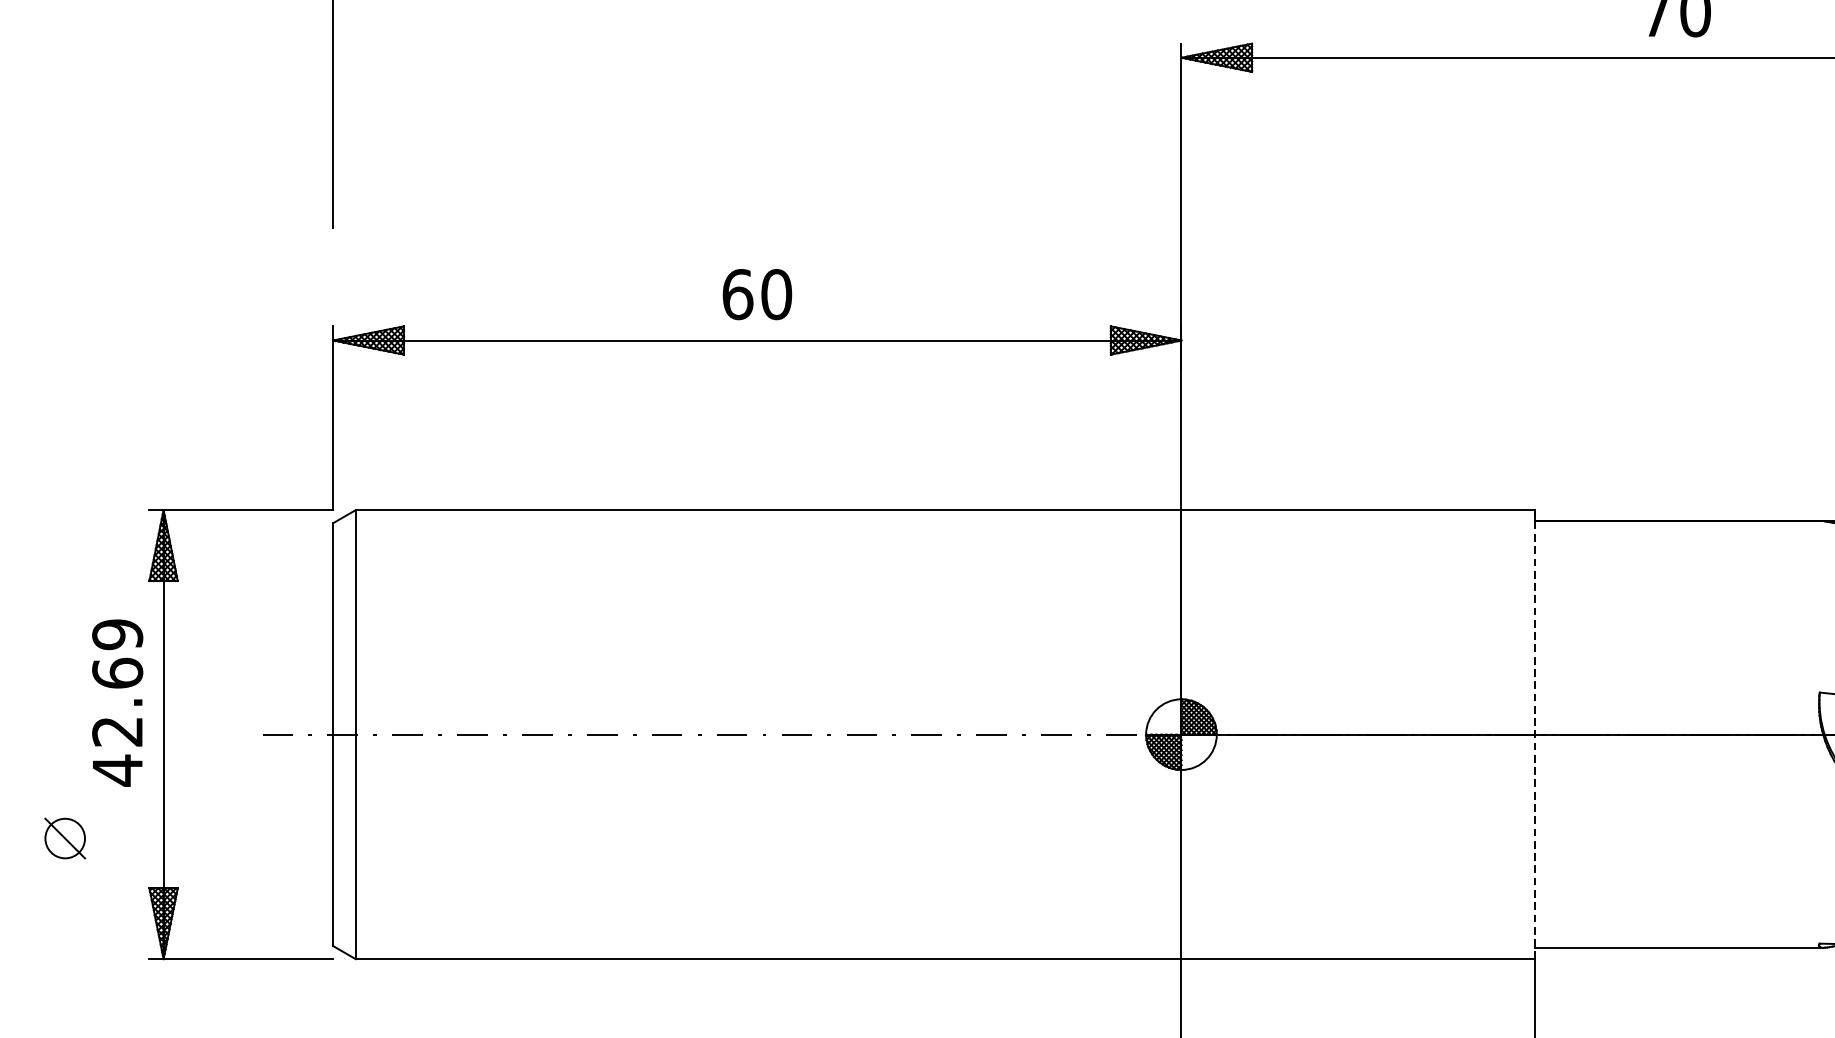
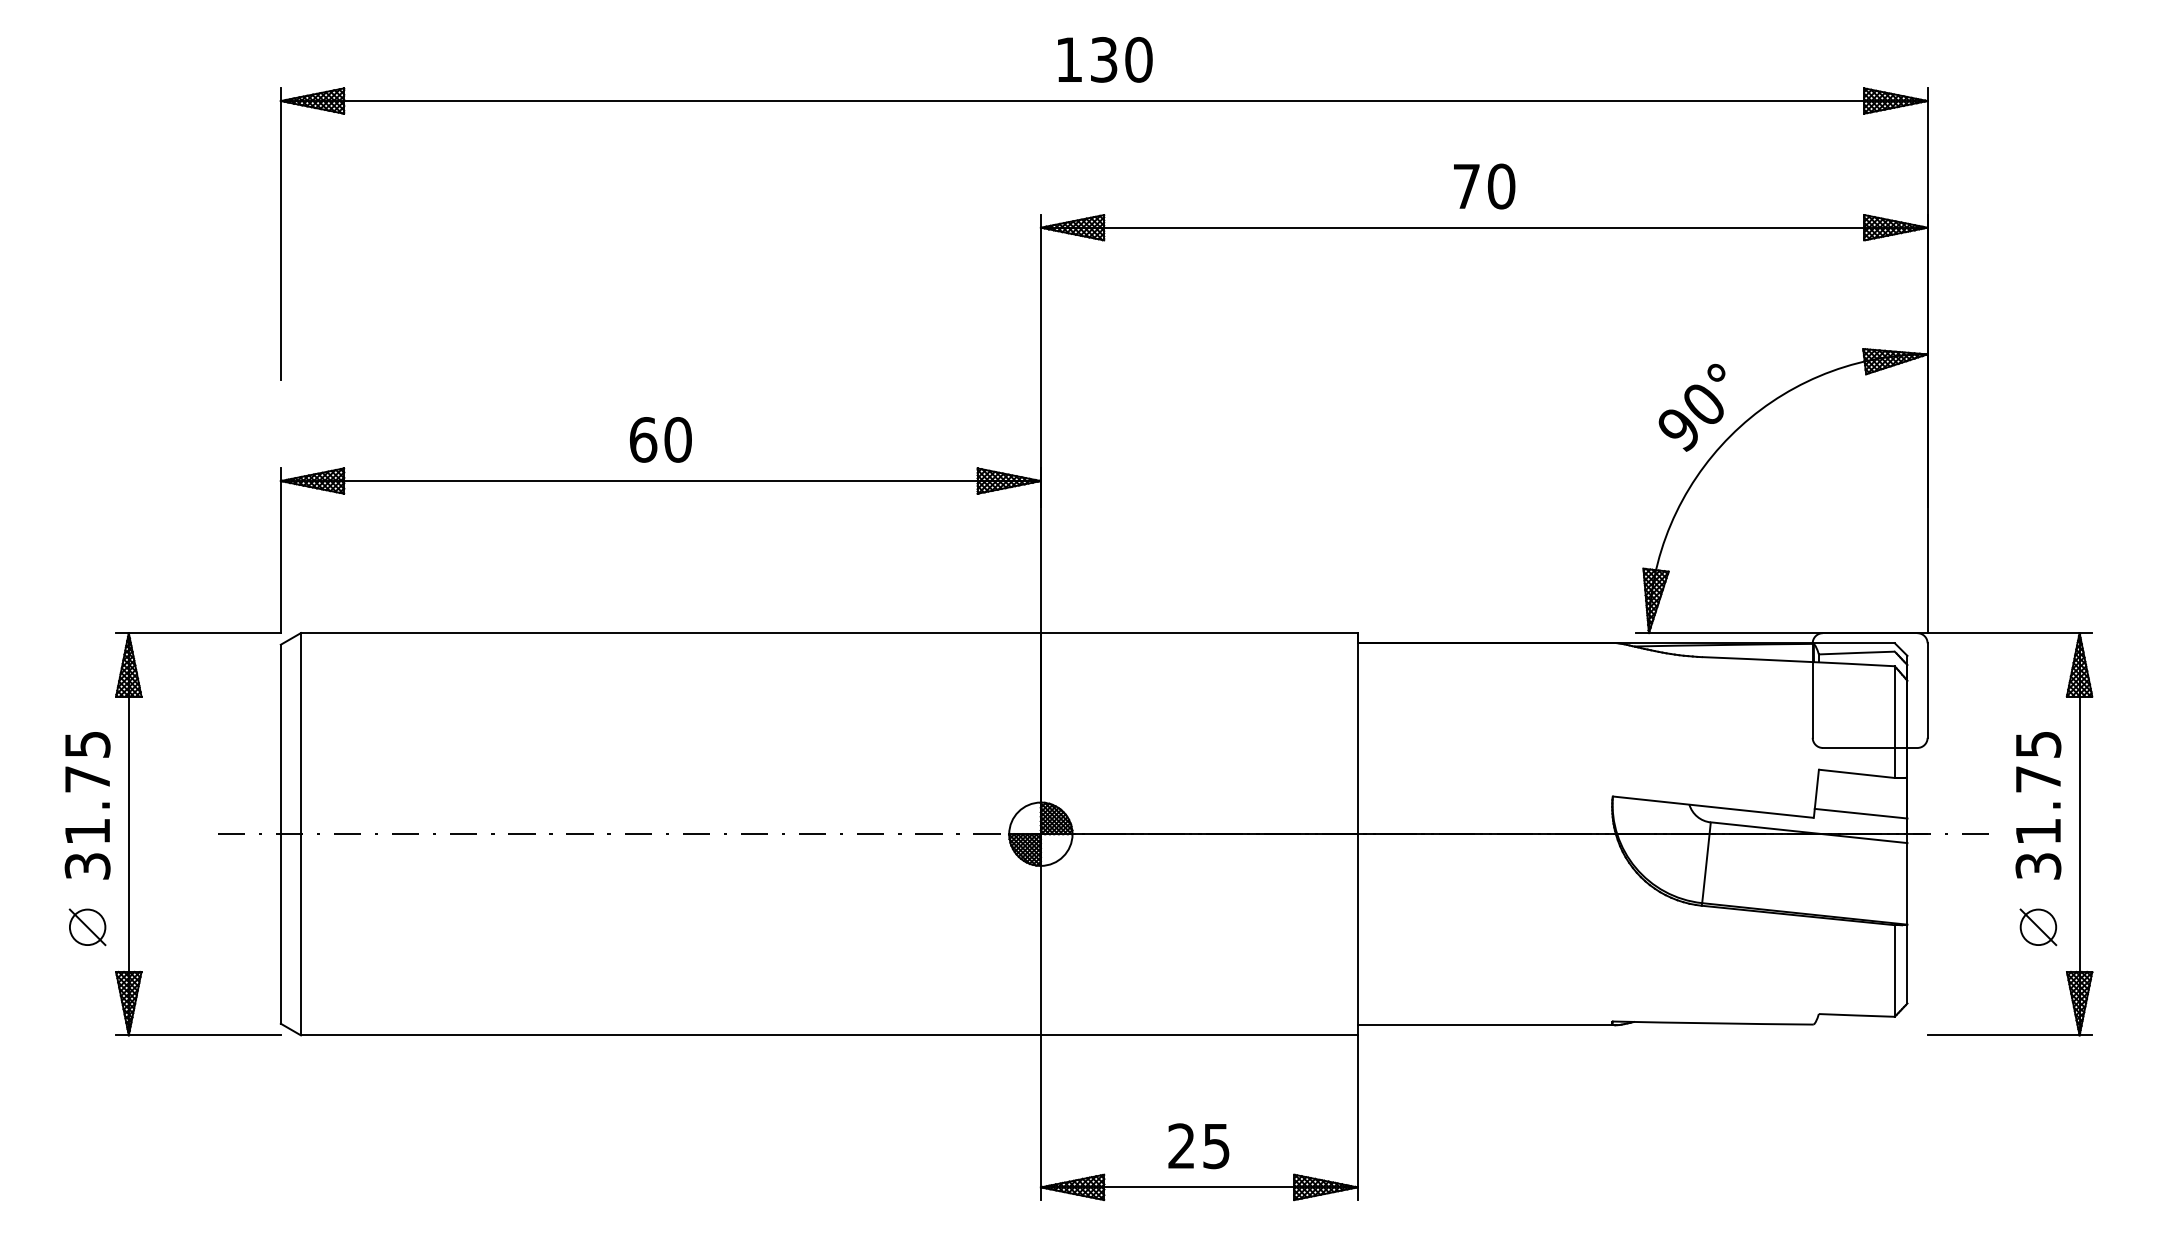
text: (117, 703) -> (87, 806), 42.69 -> 31.75
line: (1534, 733) -> (1357, 833), dashed -> solid
part: (65, 838) -> (87, 927), moved

